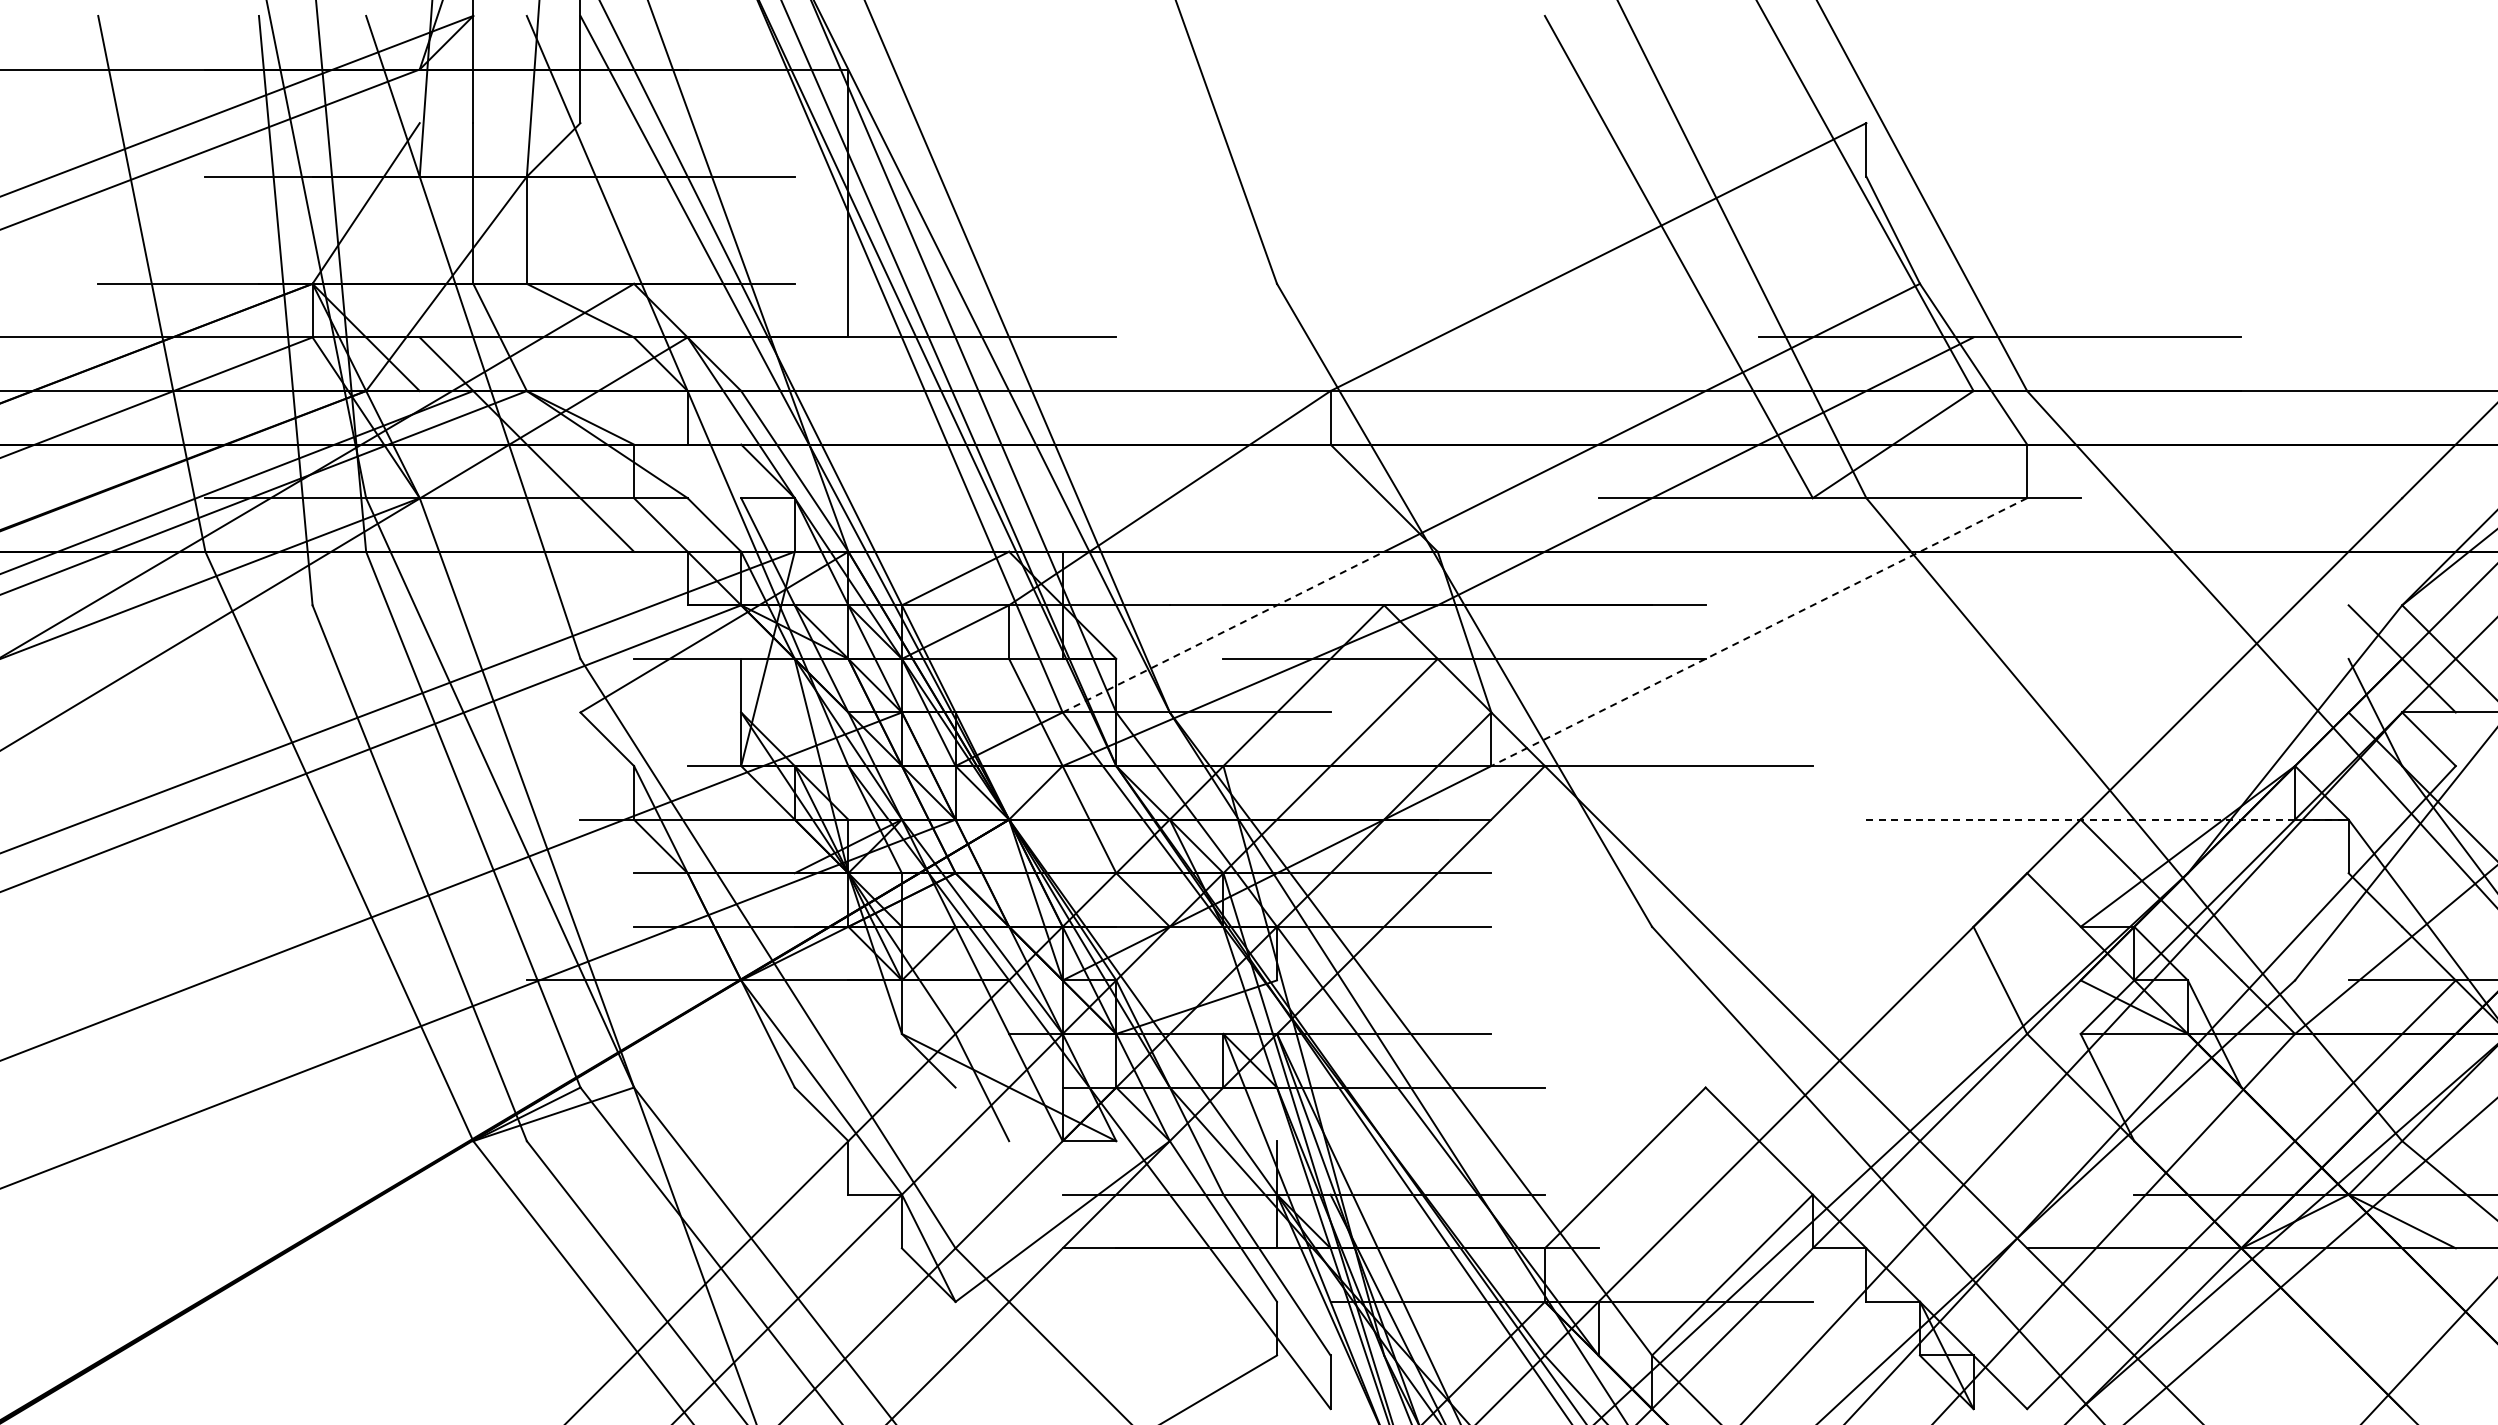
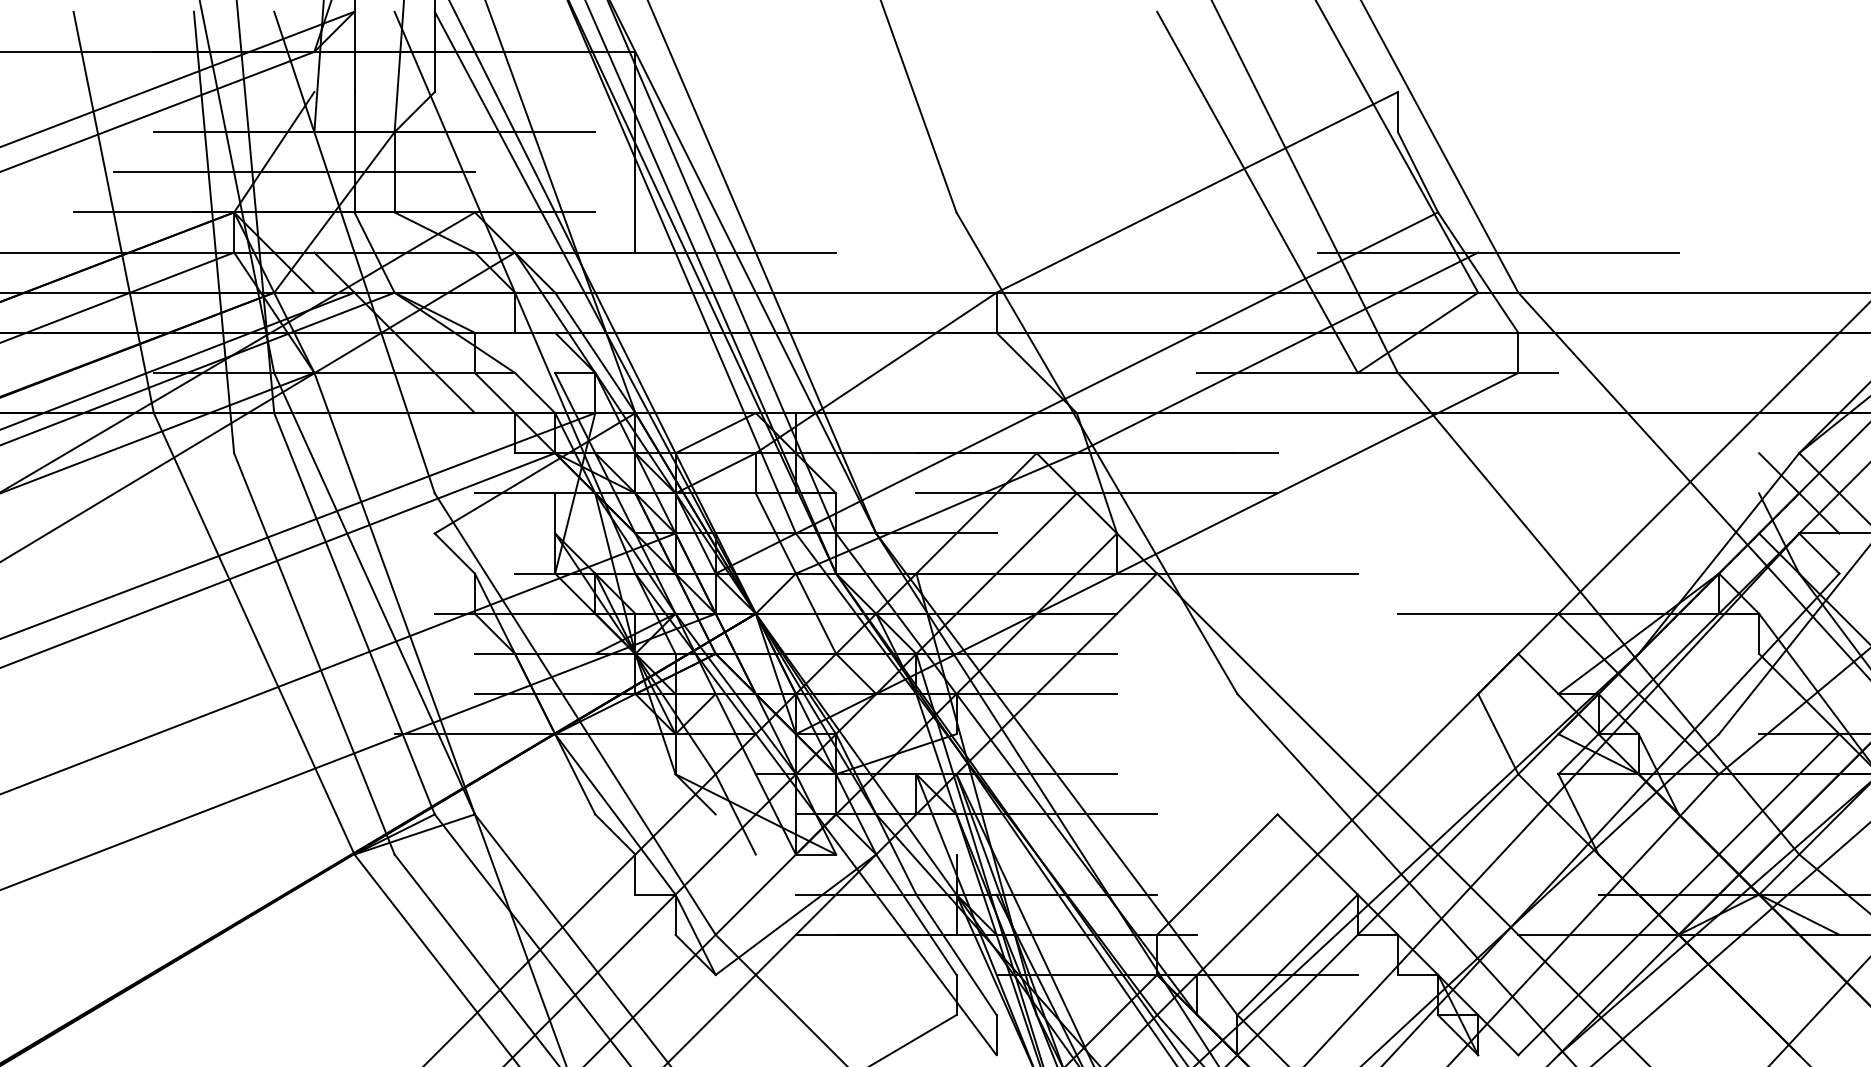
line: (392, 230) -> (293, 172), added
line: (1223, 632) -> (916, 473), dashed -> solid
line: (1759, 632) -> (1317, 473), dashed -> solid
line: (2108, 819) -> (1579, 613), dashed -> solid

